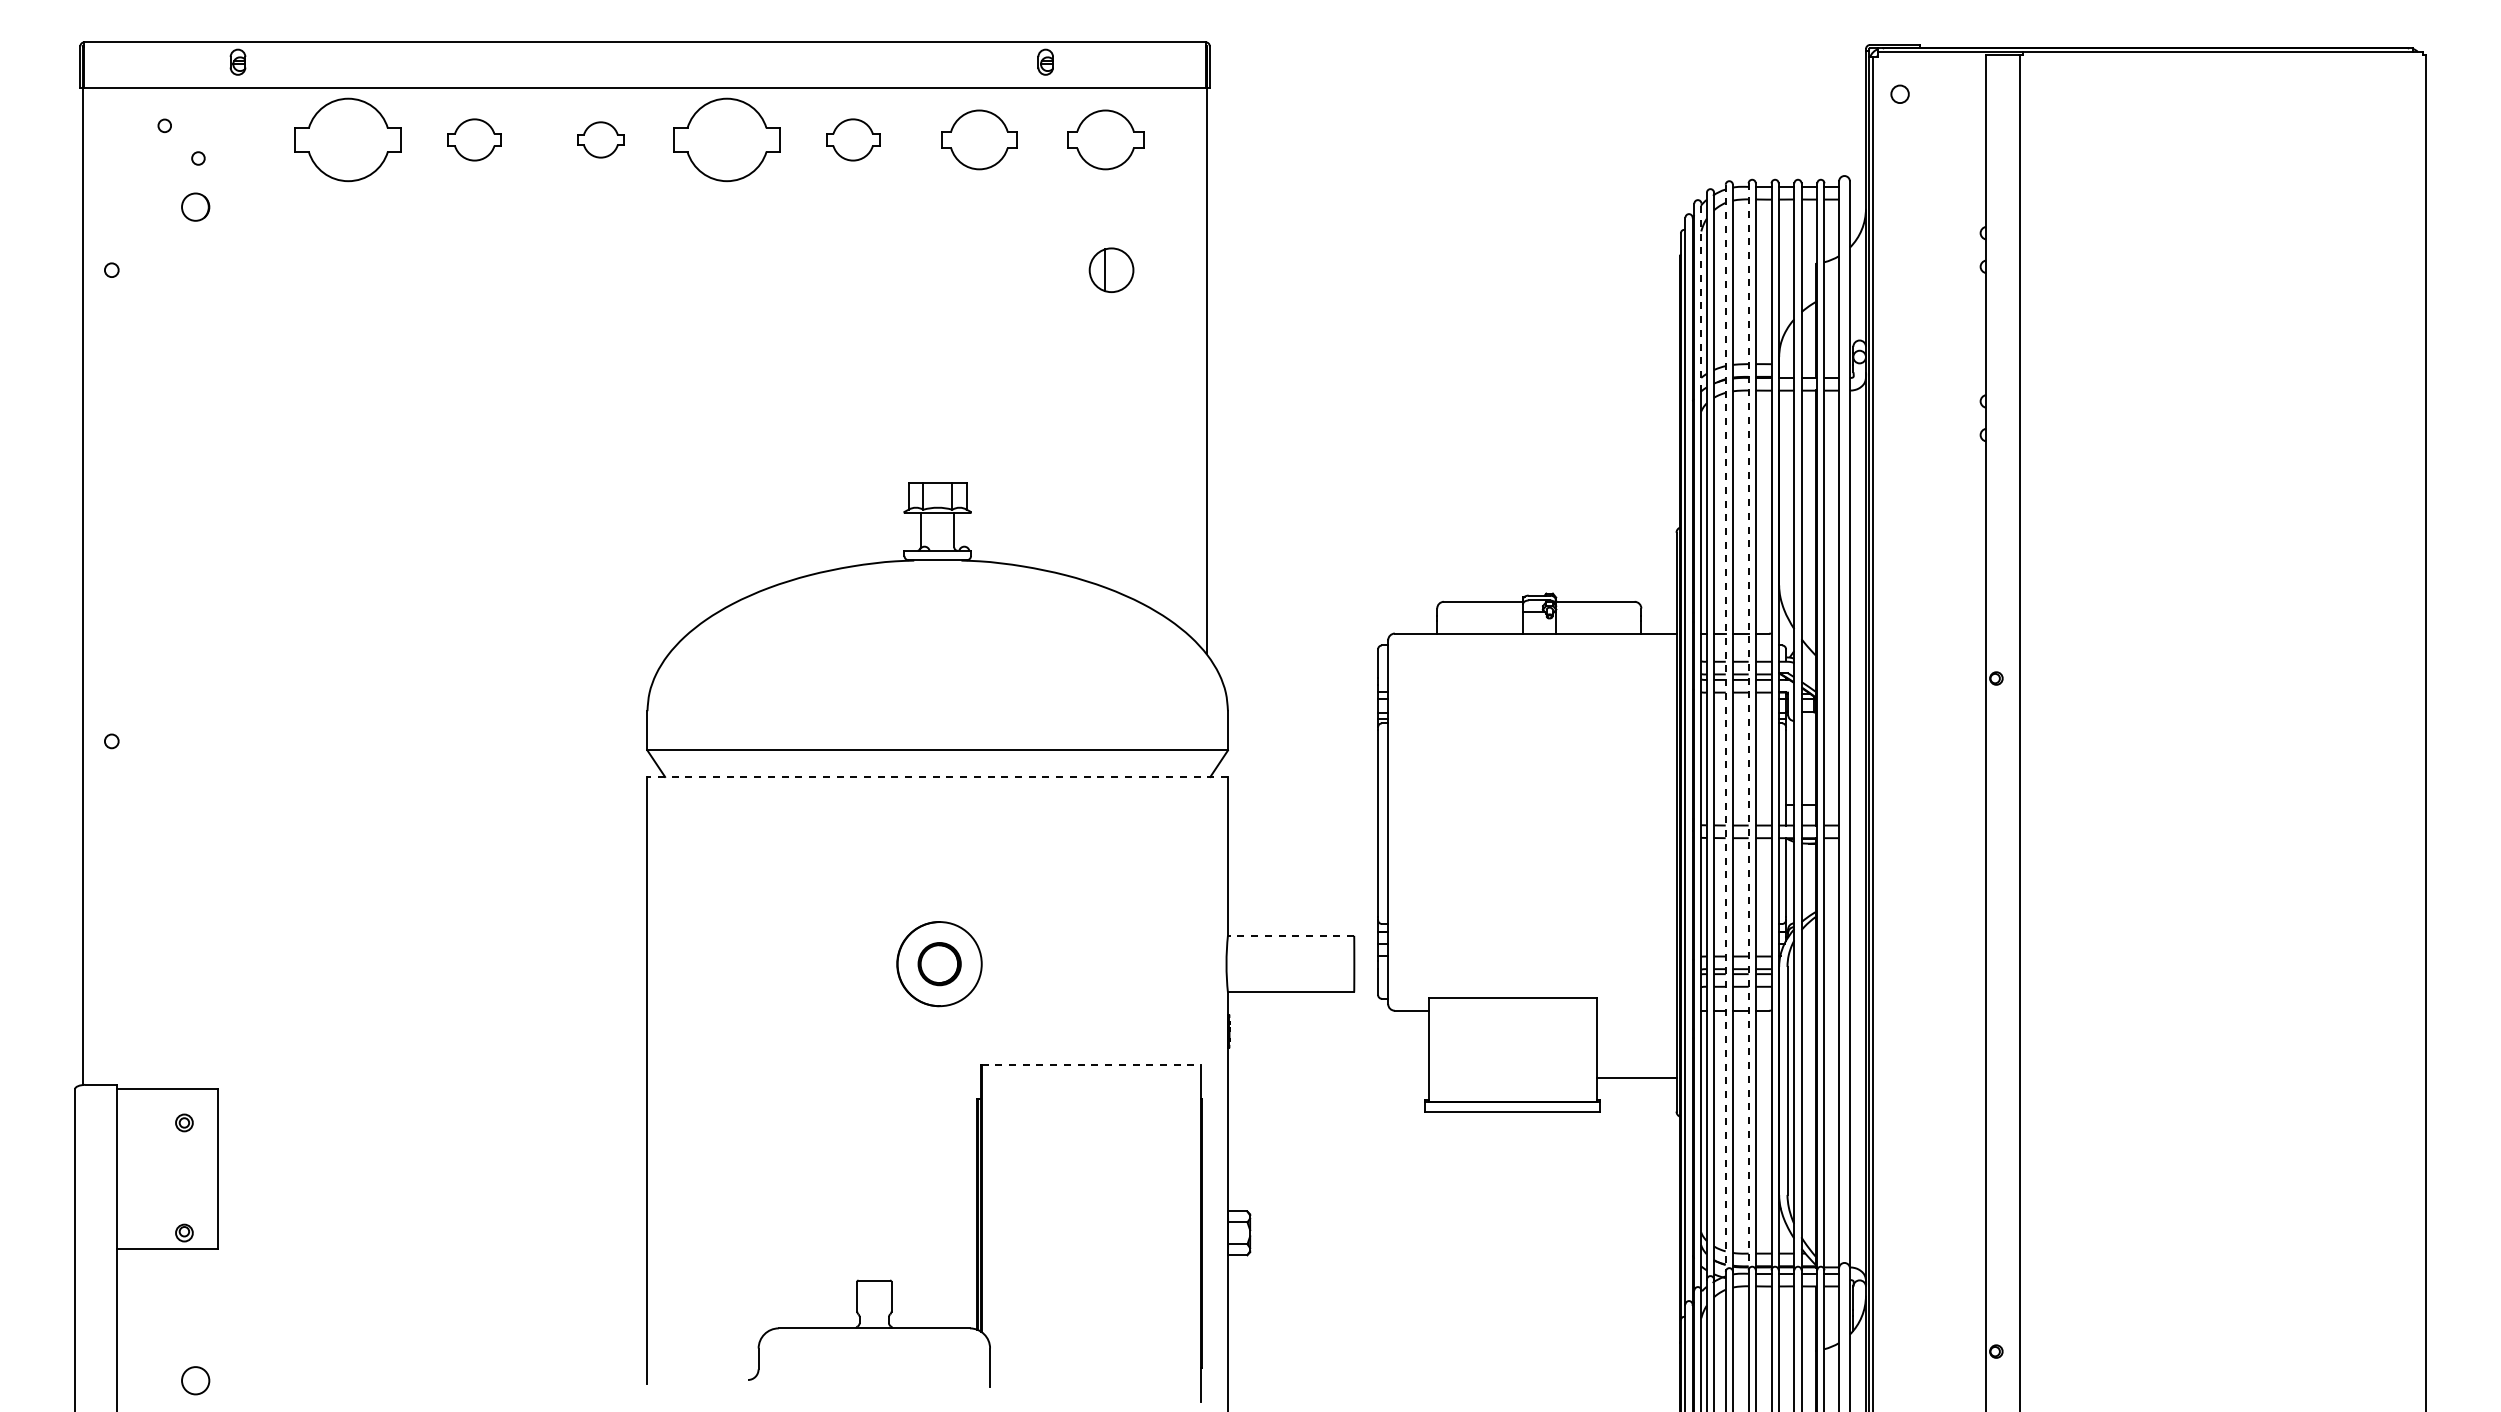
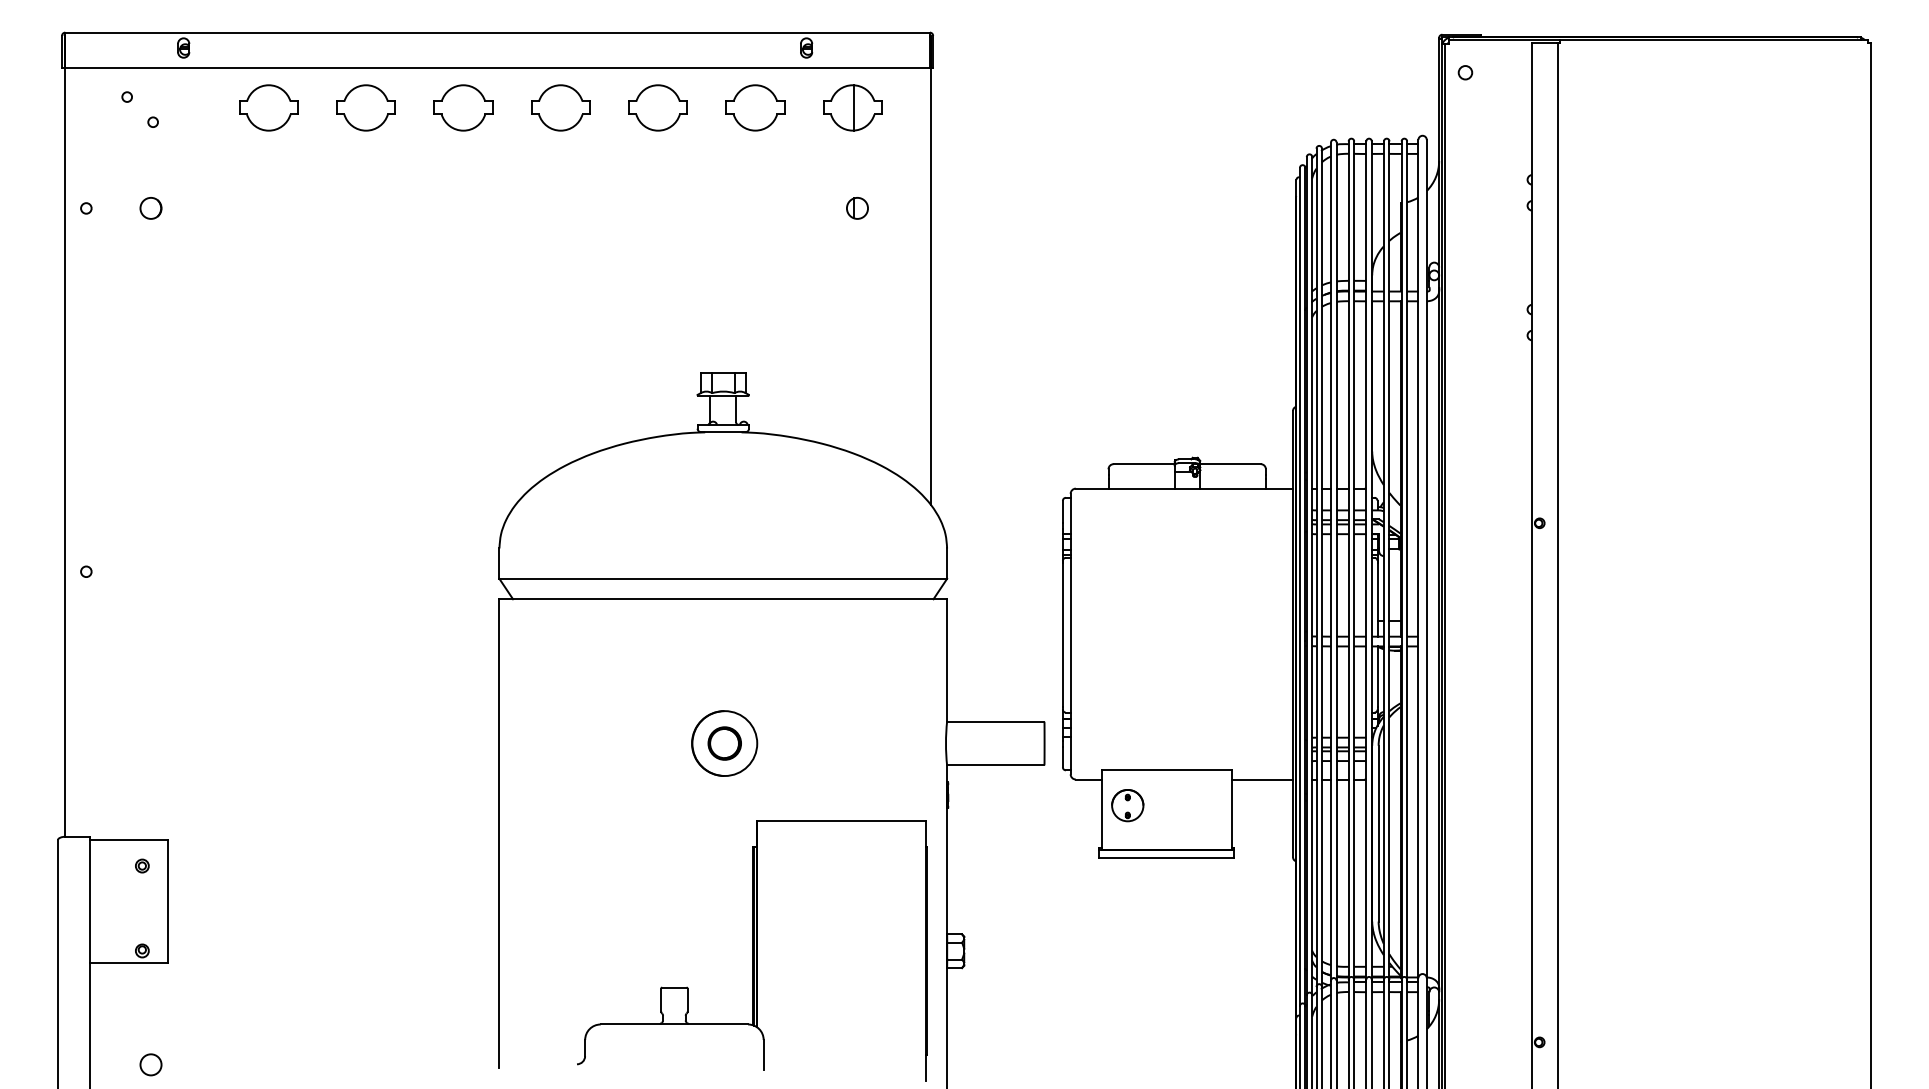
part: (348, 139) -> (268, 107), size x0.71
part: (474, 139) -> (366, 107), size x1.43
part: (600, 139) -> (463, 107), size x1.67
part: (726, 139) -> (560, 107), size x0.71
part: (852, 139) -> (657, 107), size x1.43
line: (1107, 139) -> (854, 107), added
circle: (195, 206) -> (150, 207), moved
part: (1111, 269) -> (857, 207), size x0.62
line: (1701, 297) -> (1312, 229), dashed -> solid
line: (1748, 727) -> (1348, 561), dashed -> solid
line: (1725, 728) -> (1330, 561), dashed -> solid
line: (937, 777) -> (723, 599), dashed -> solid
line: (1290, 935) -> (995, 721), dashed -> solid
part: (1462, 1044) -> (1127, 805), added
line: (1091, 1065) -> (841, 821), dashed -> solid
line: (1636, 1077) -> (1262, 779), moved

